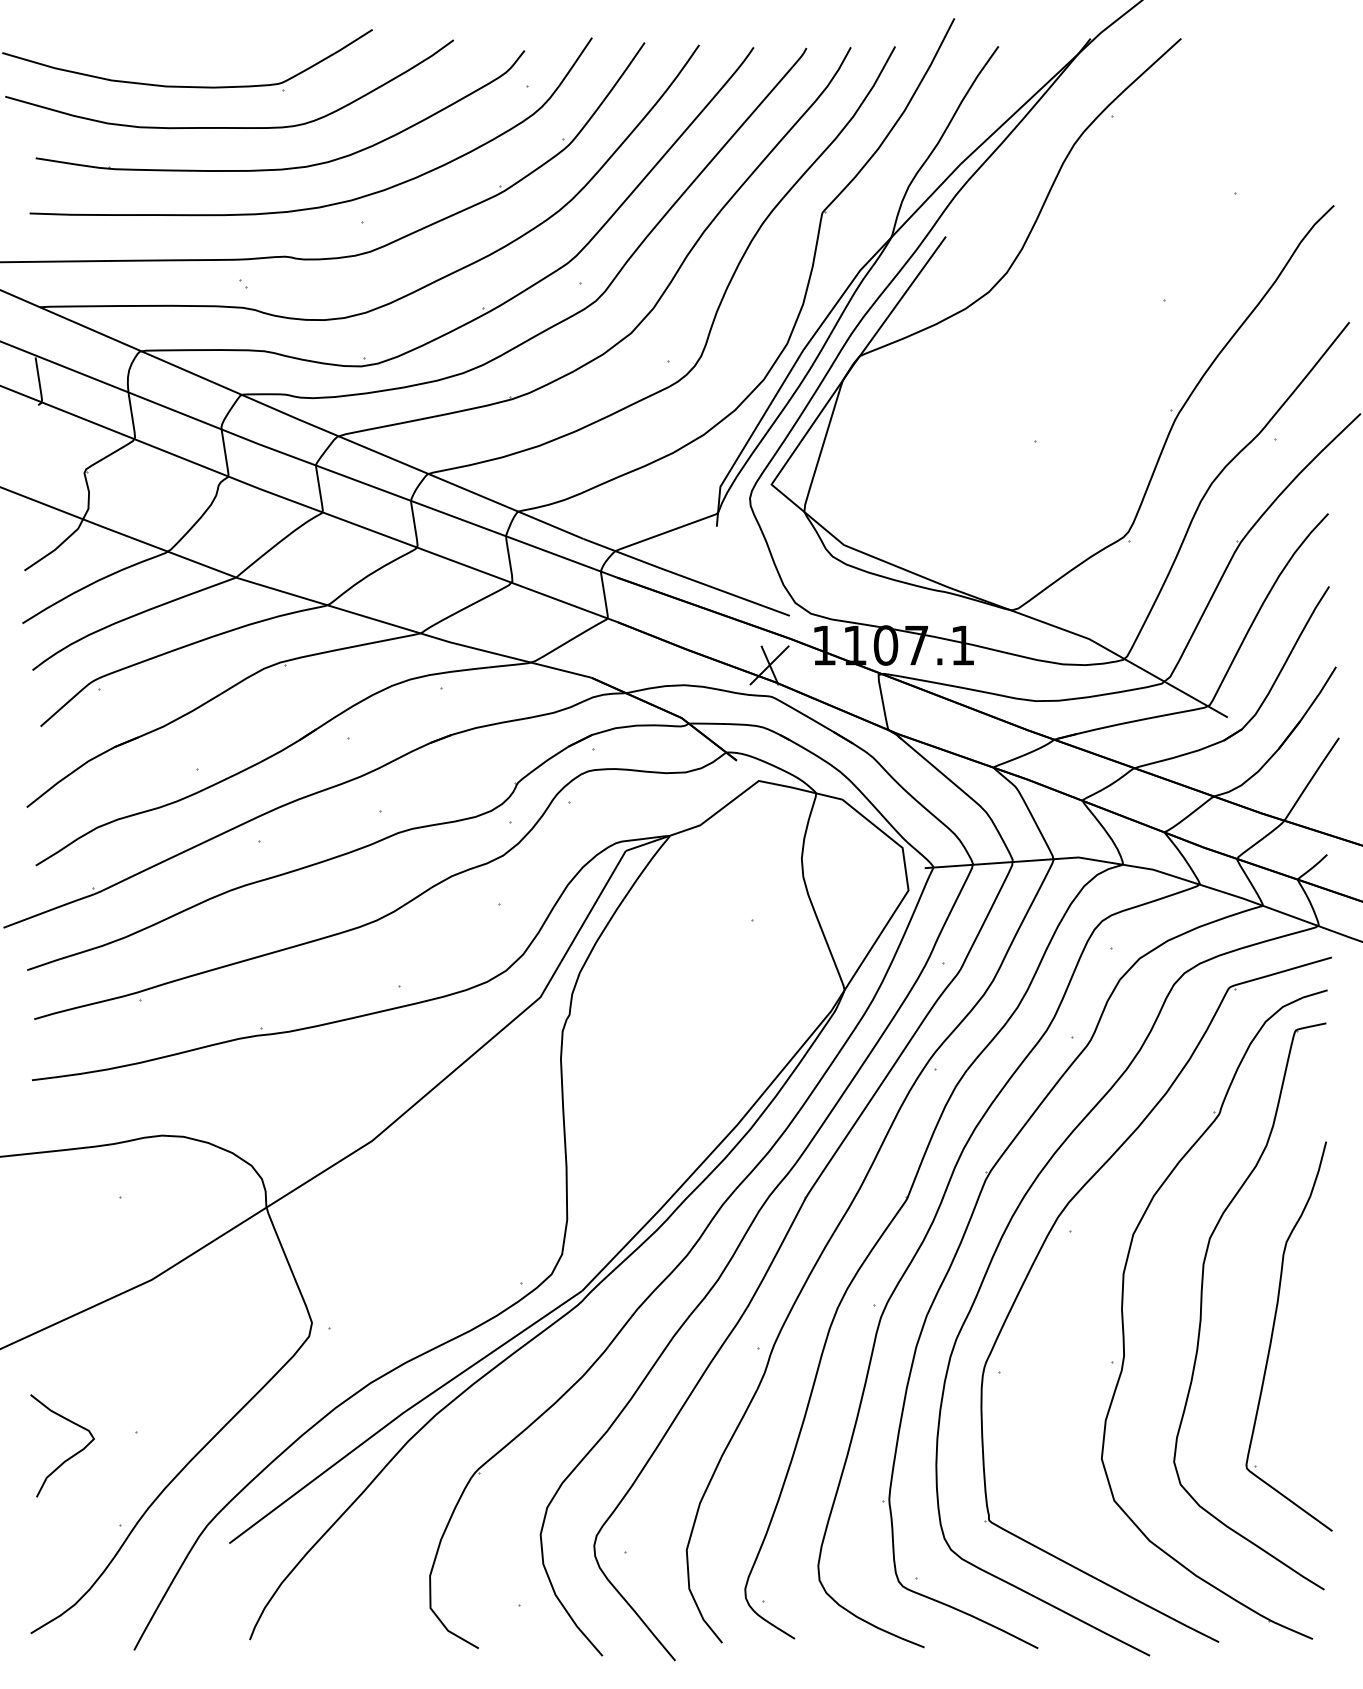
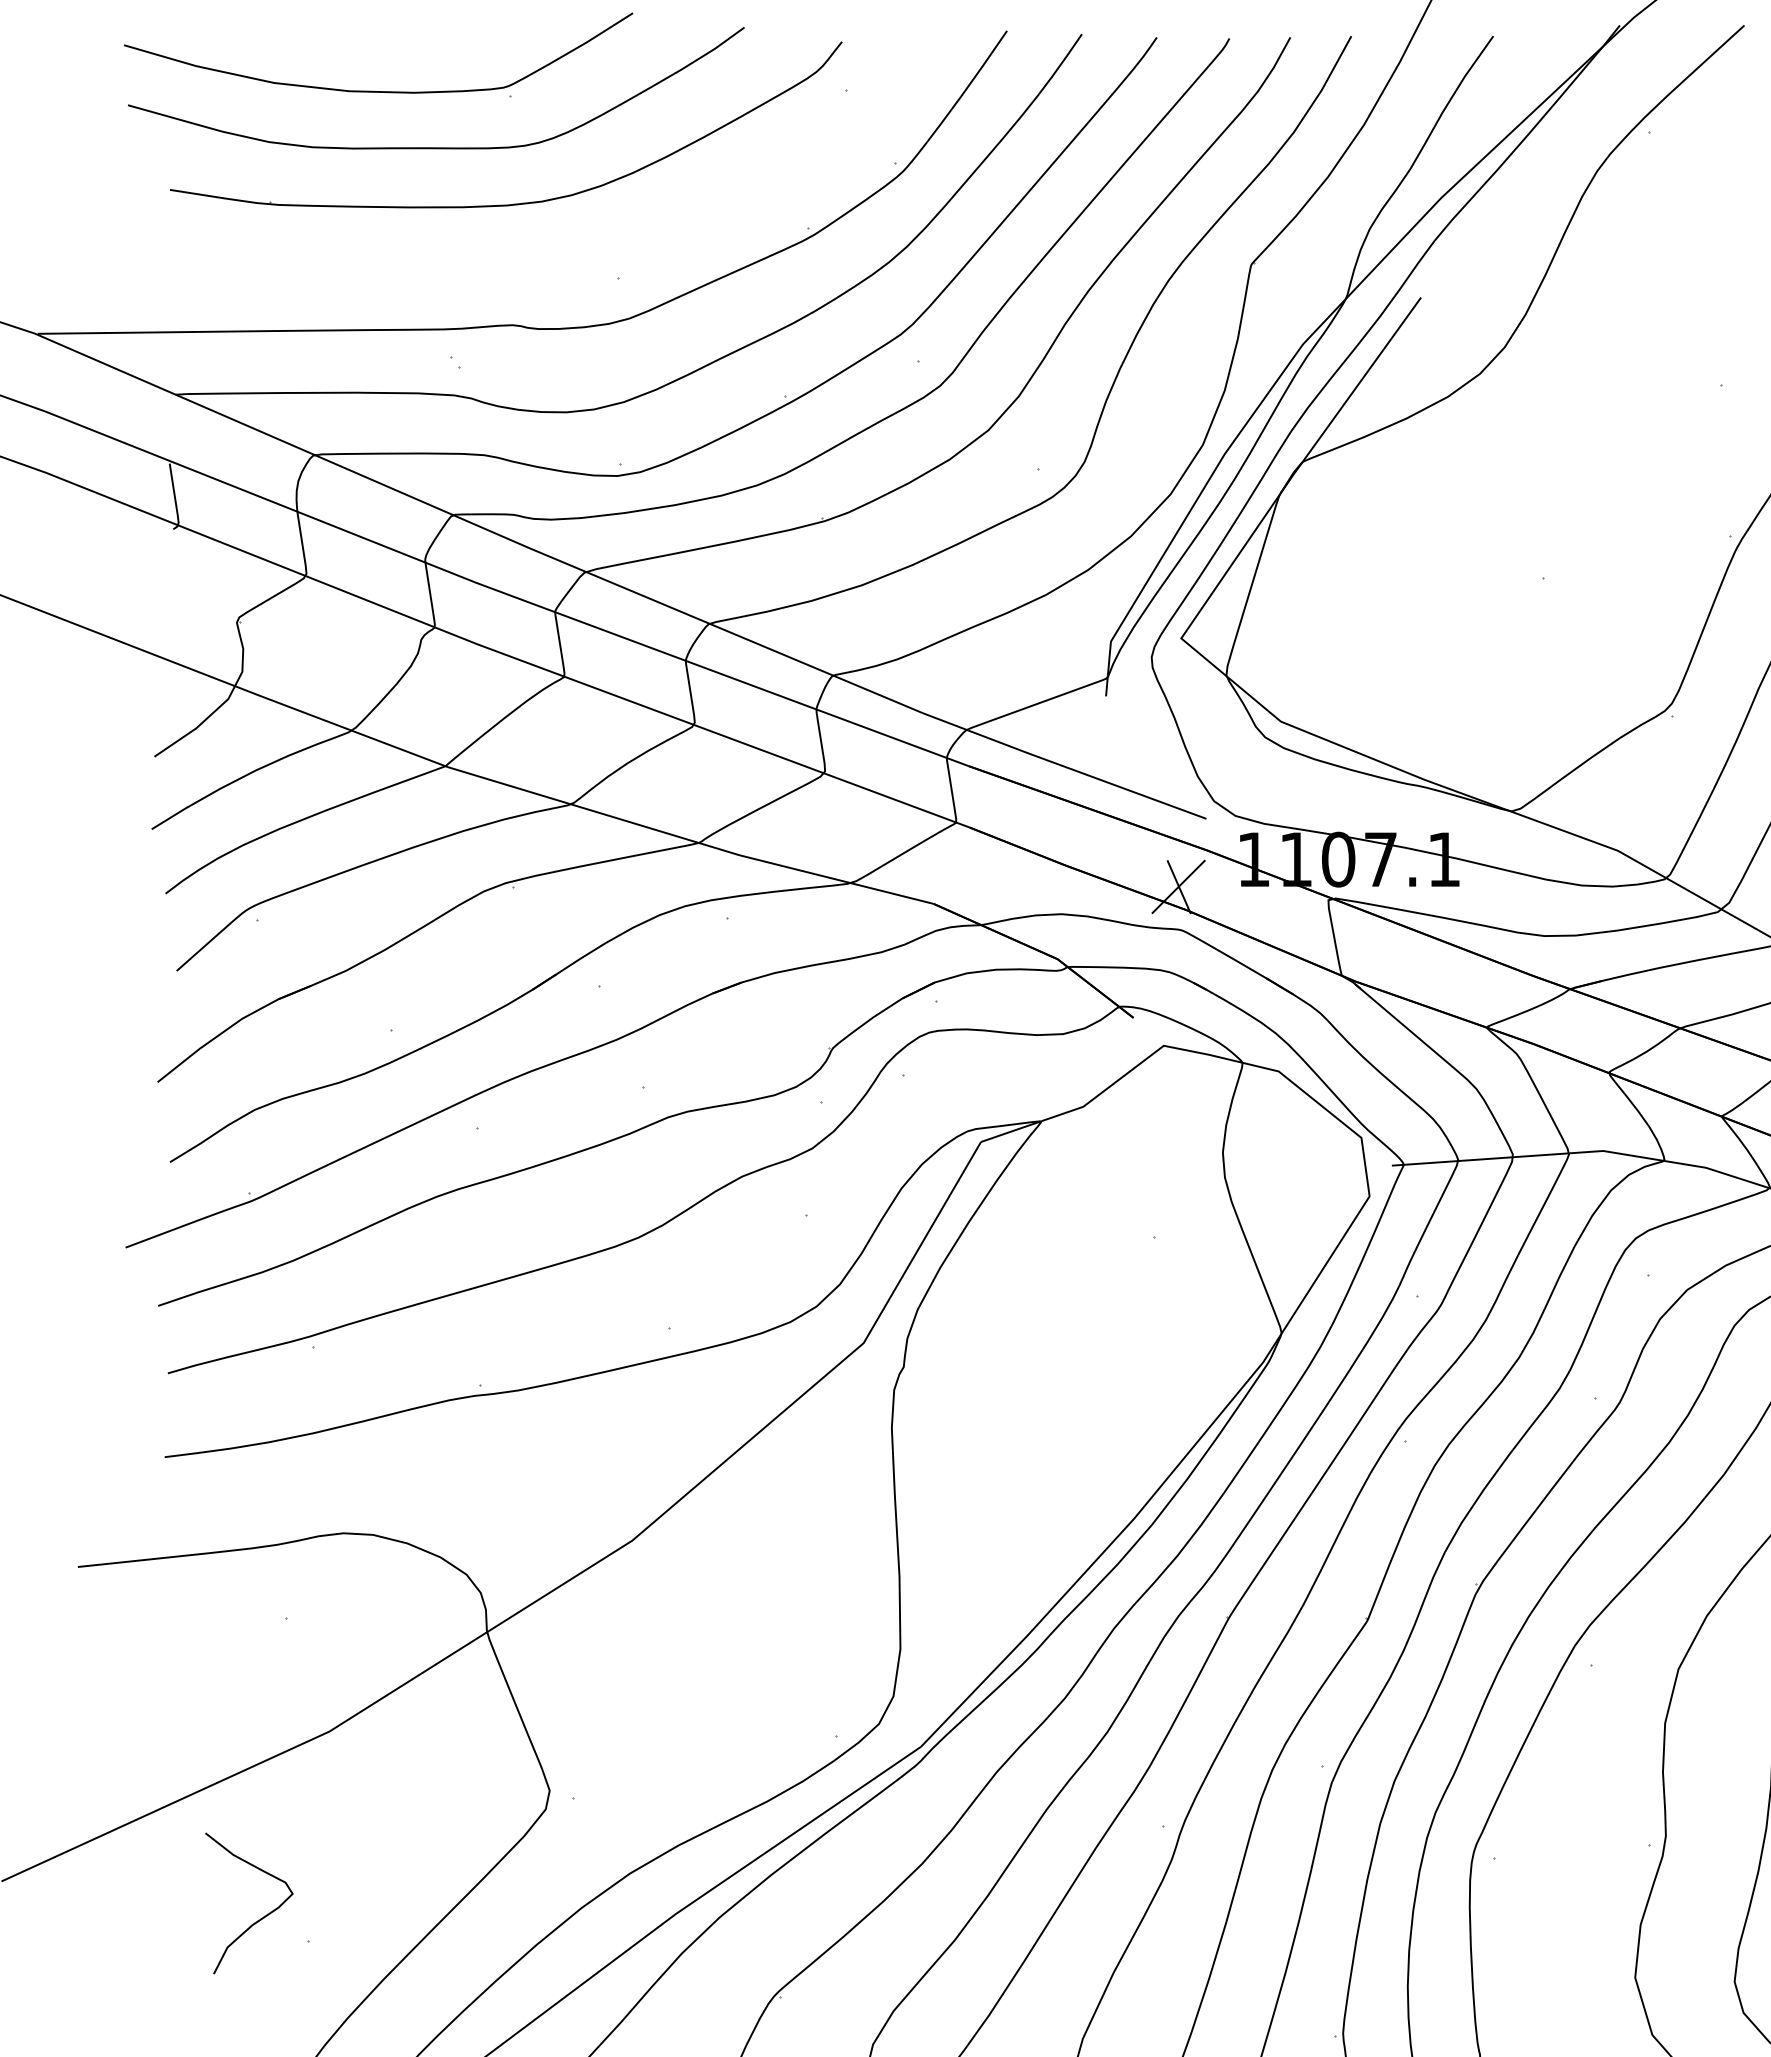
curve: (331, 203) -> (576, 252), removed
curve: (70, 1456) -> (260, 1917), moved

